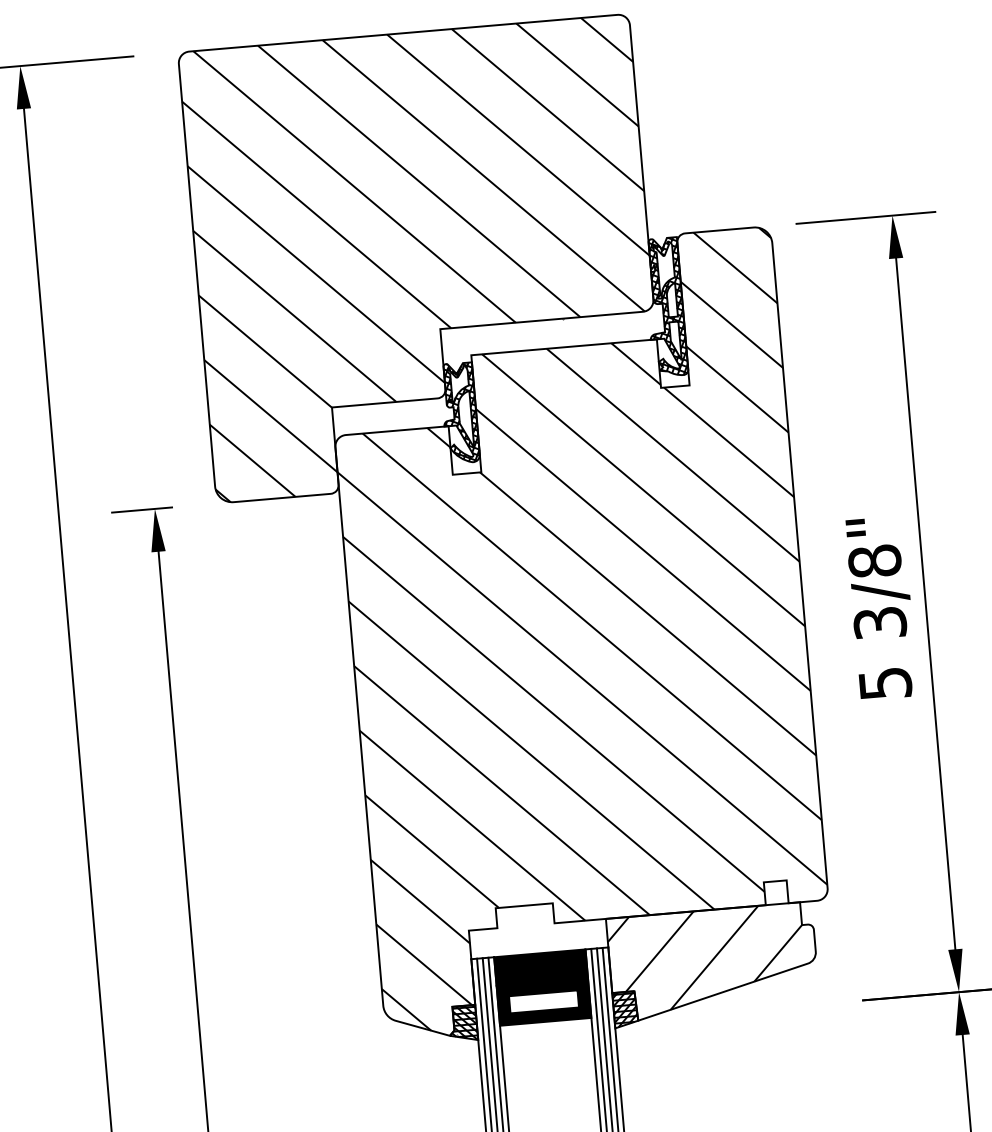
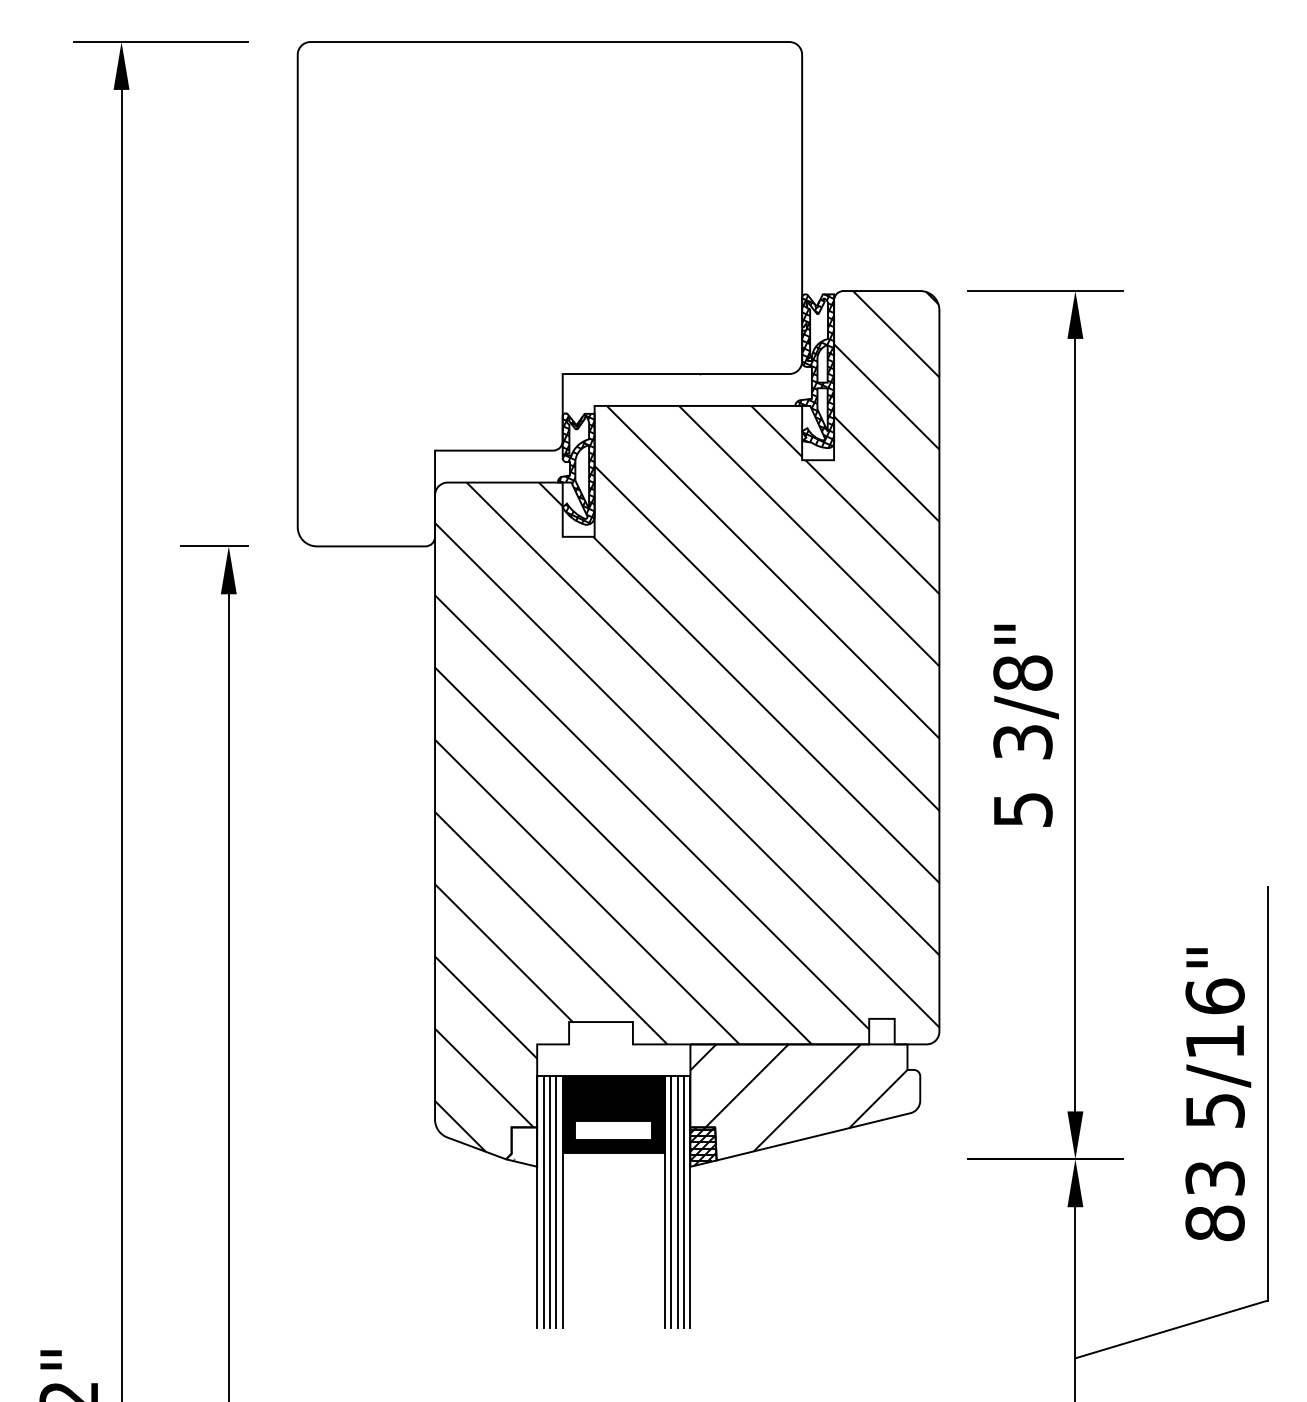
hatch: (422, 259) -> (549, 294), removed
hatch: (463, 1023) -> (522, 1146), removed

